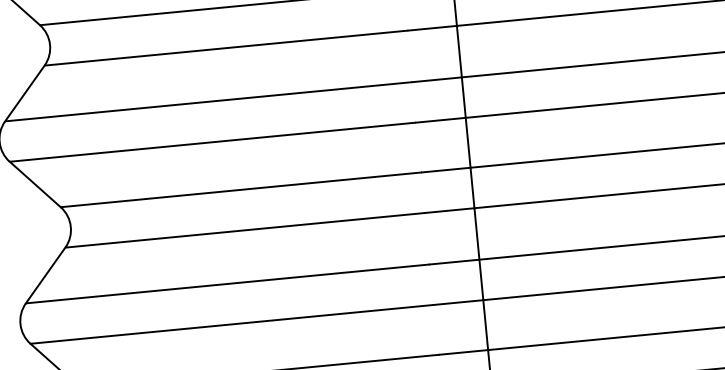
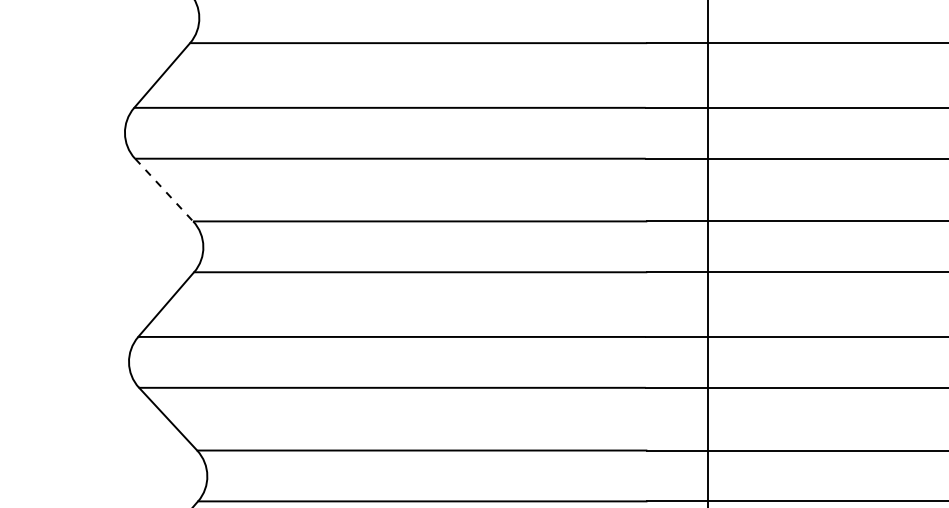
line: (35, 184) -> (164, 190), solid -> dashed

